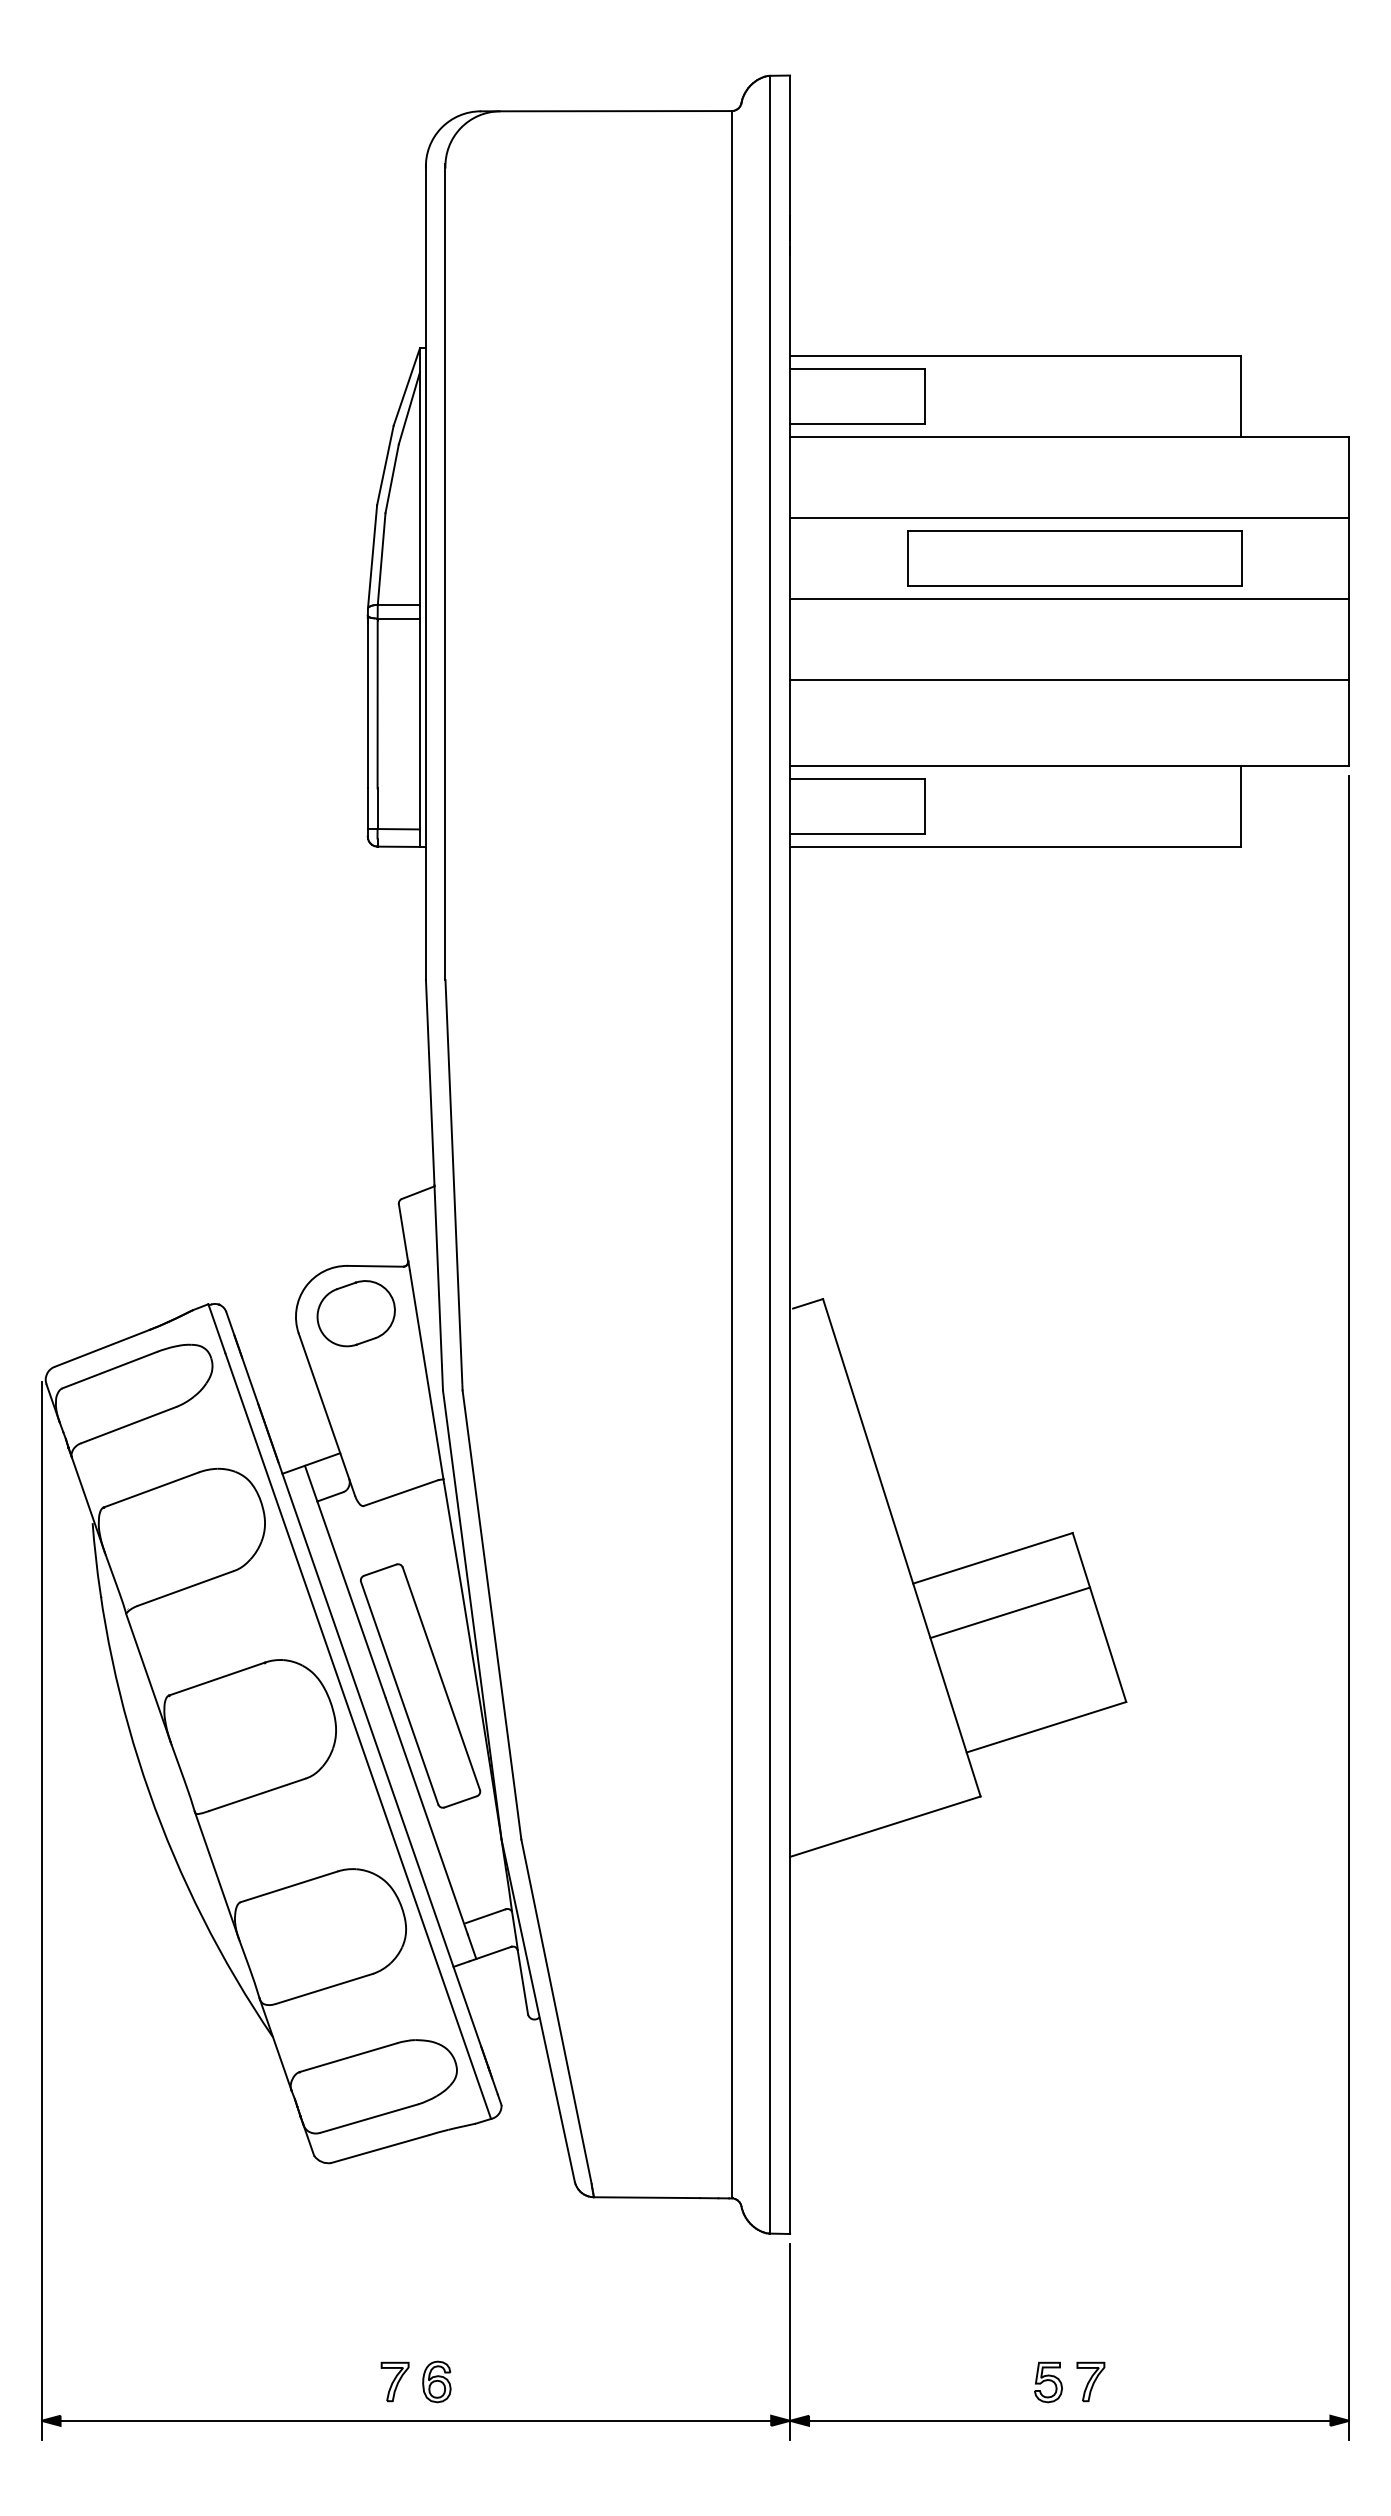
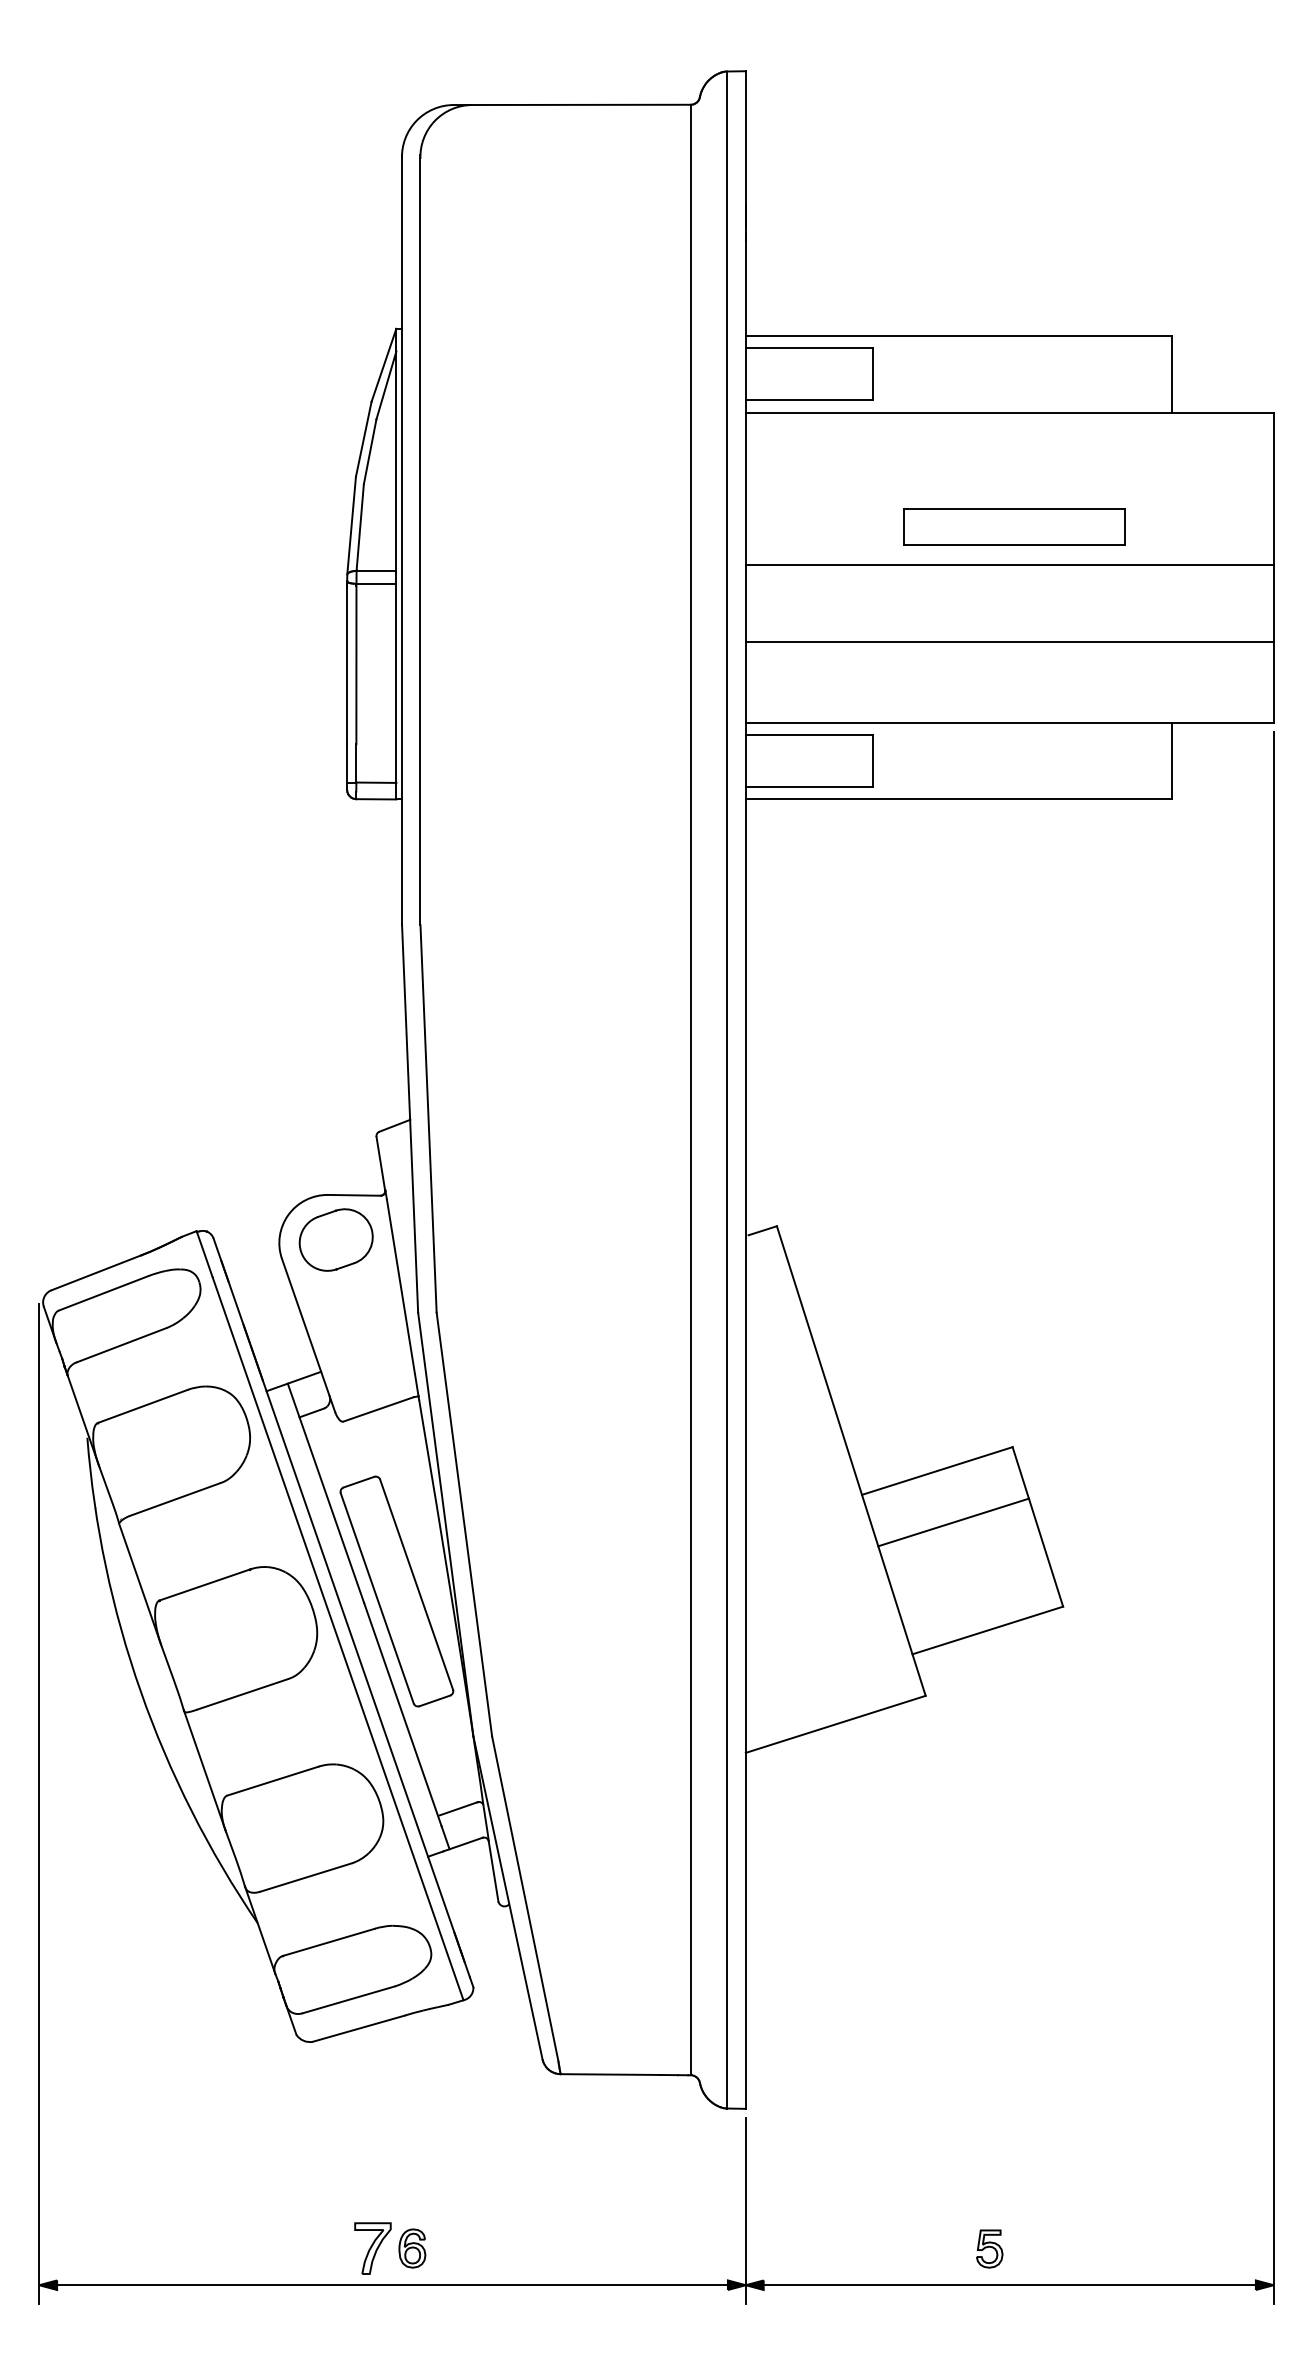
line: (1069, 517) -> (1009, 488), removed
part: (1074, 557) -> (1014, 526), size x0.7
part: (394, 2381) -> (372, 2248), size x1.4
part: (1090, 2381) -> (1029, 2248), removed

